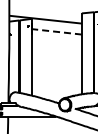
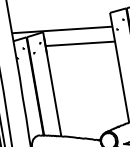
line: (56, 31) -> (79, 43), dashed -> solid

